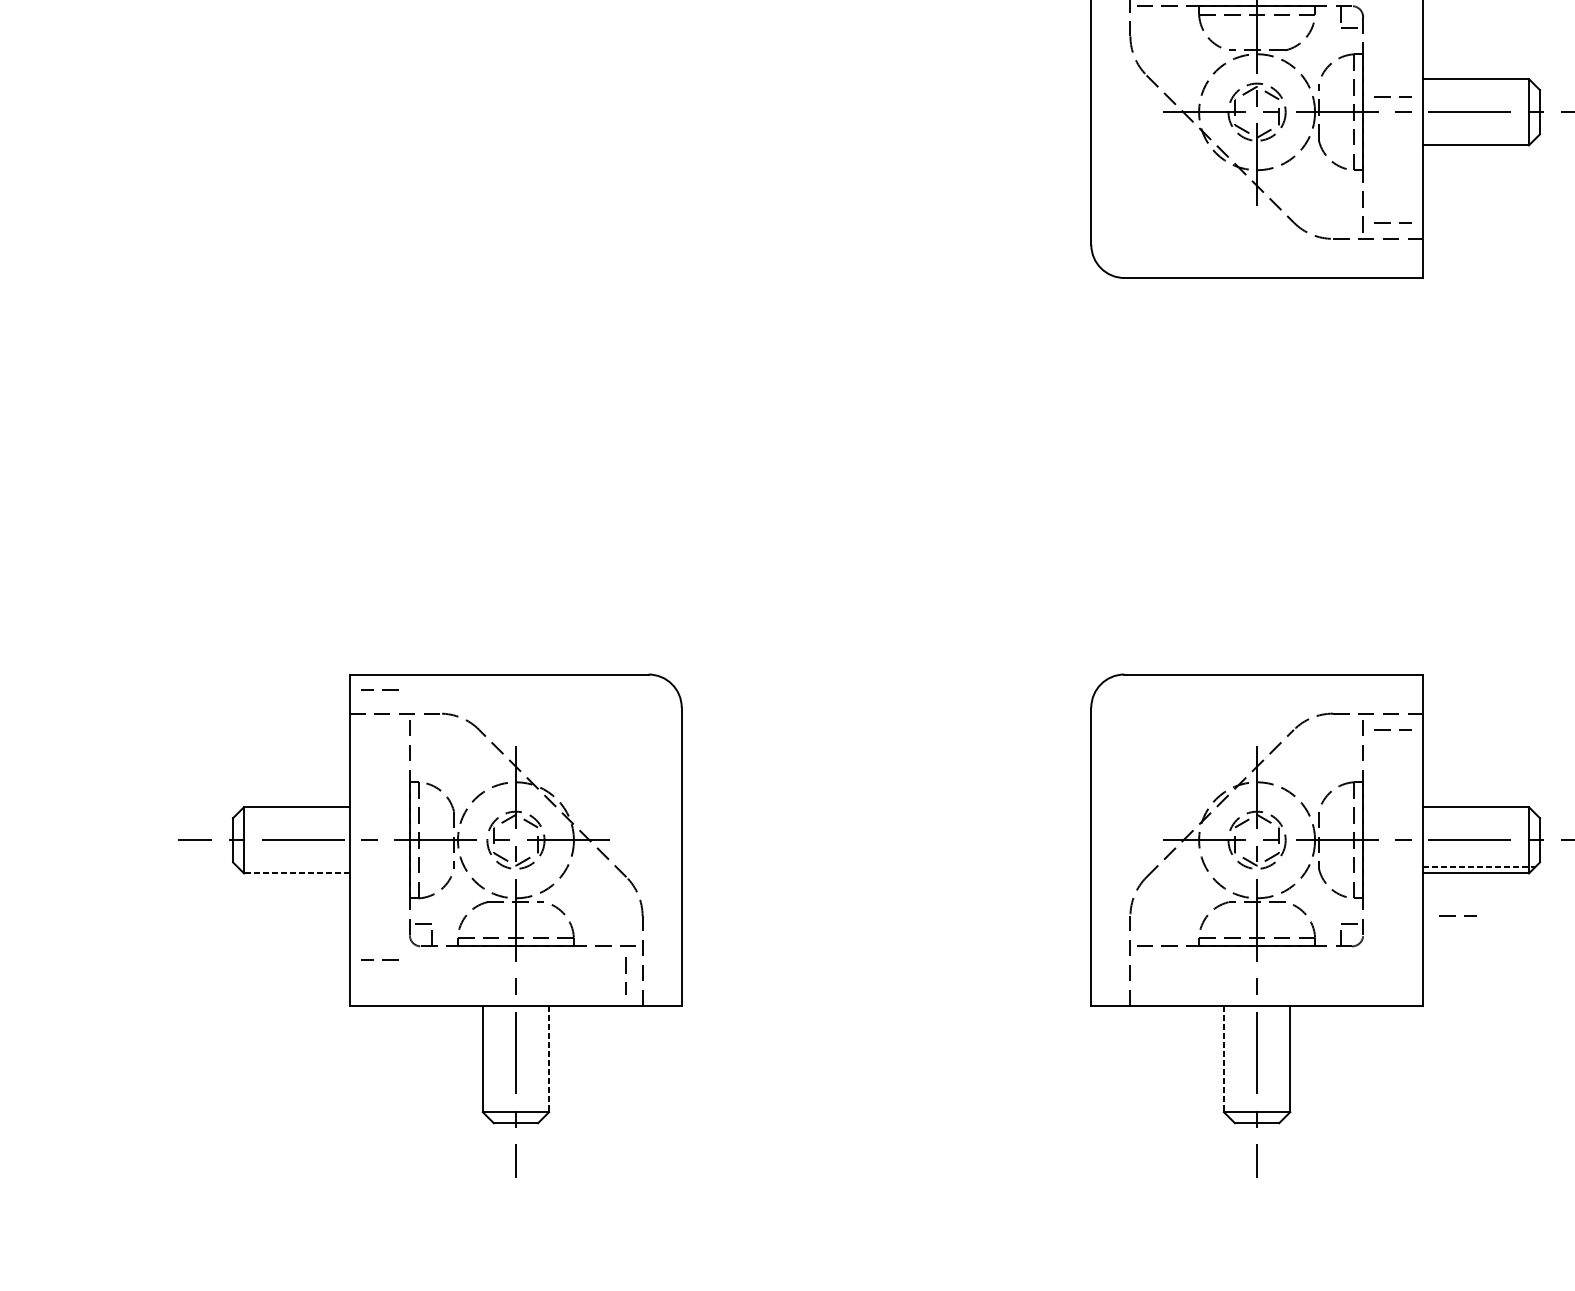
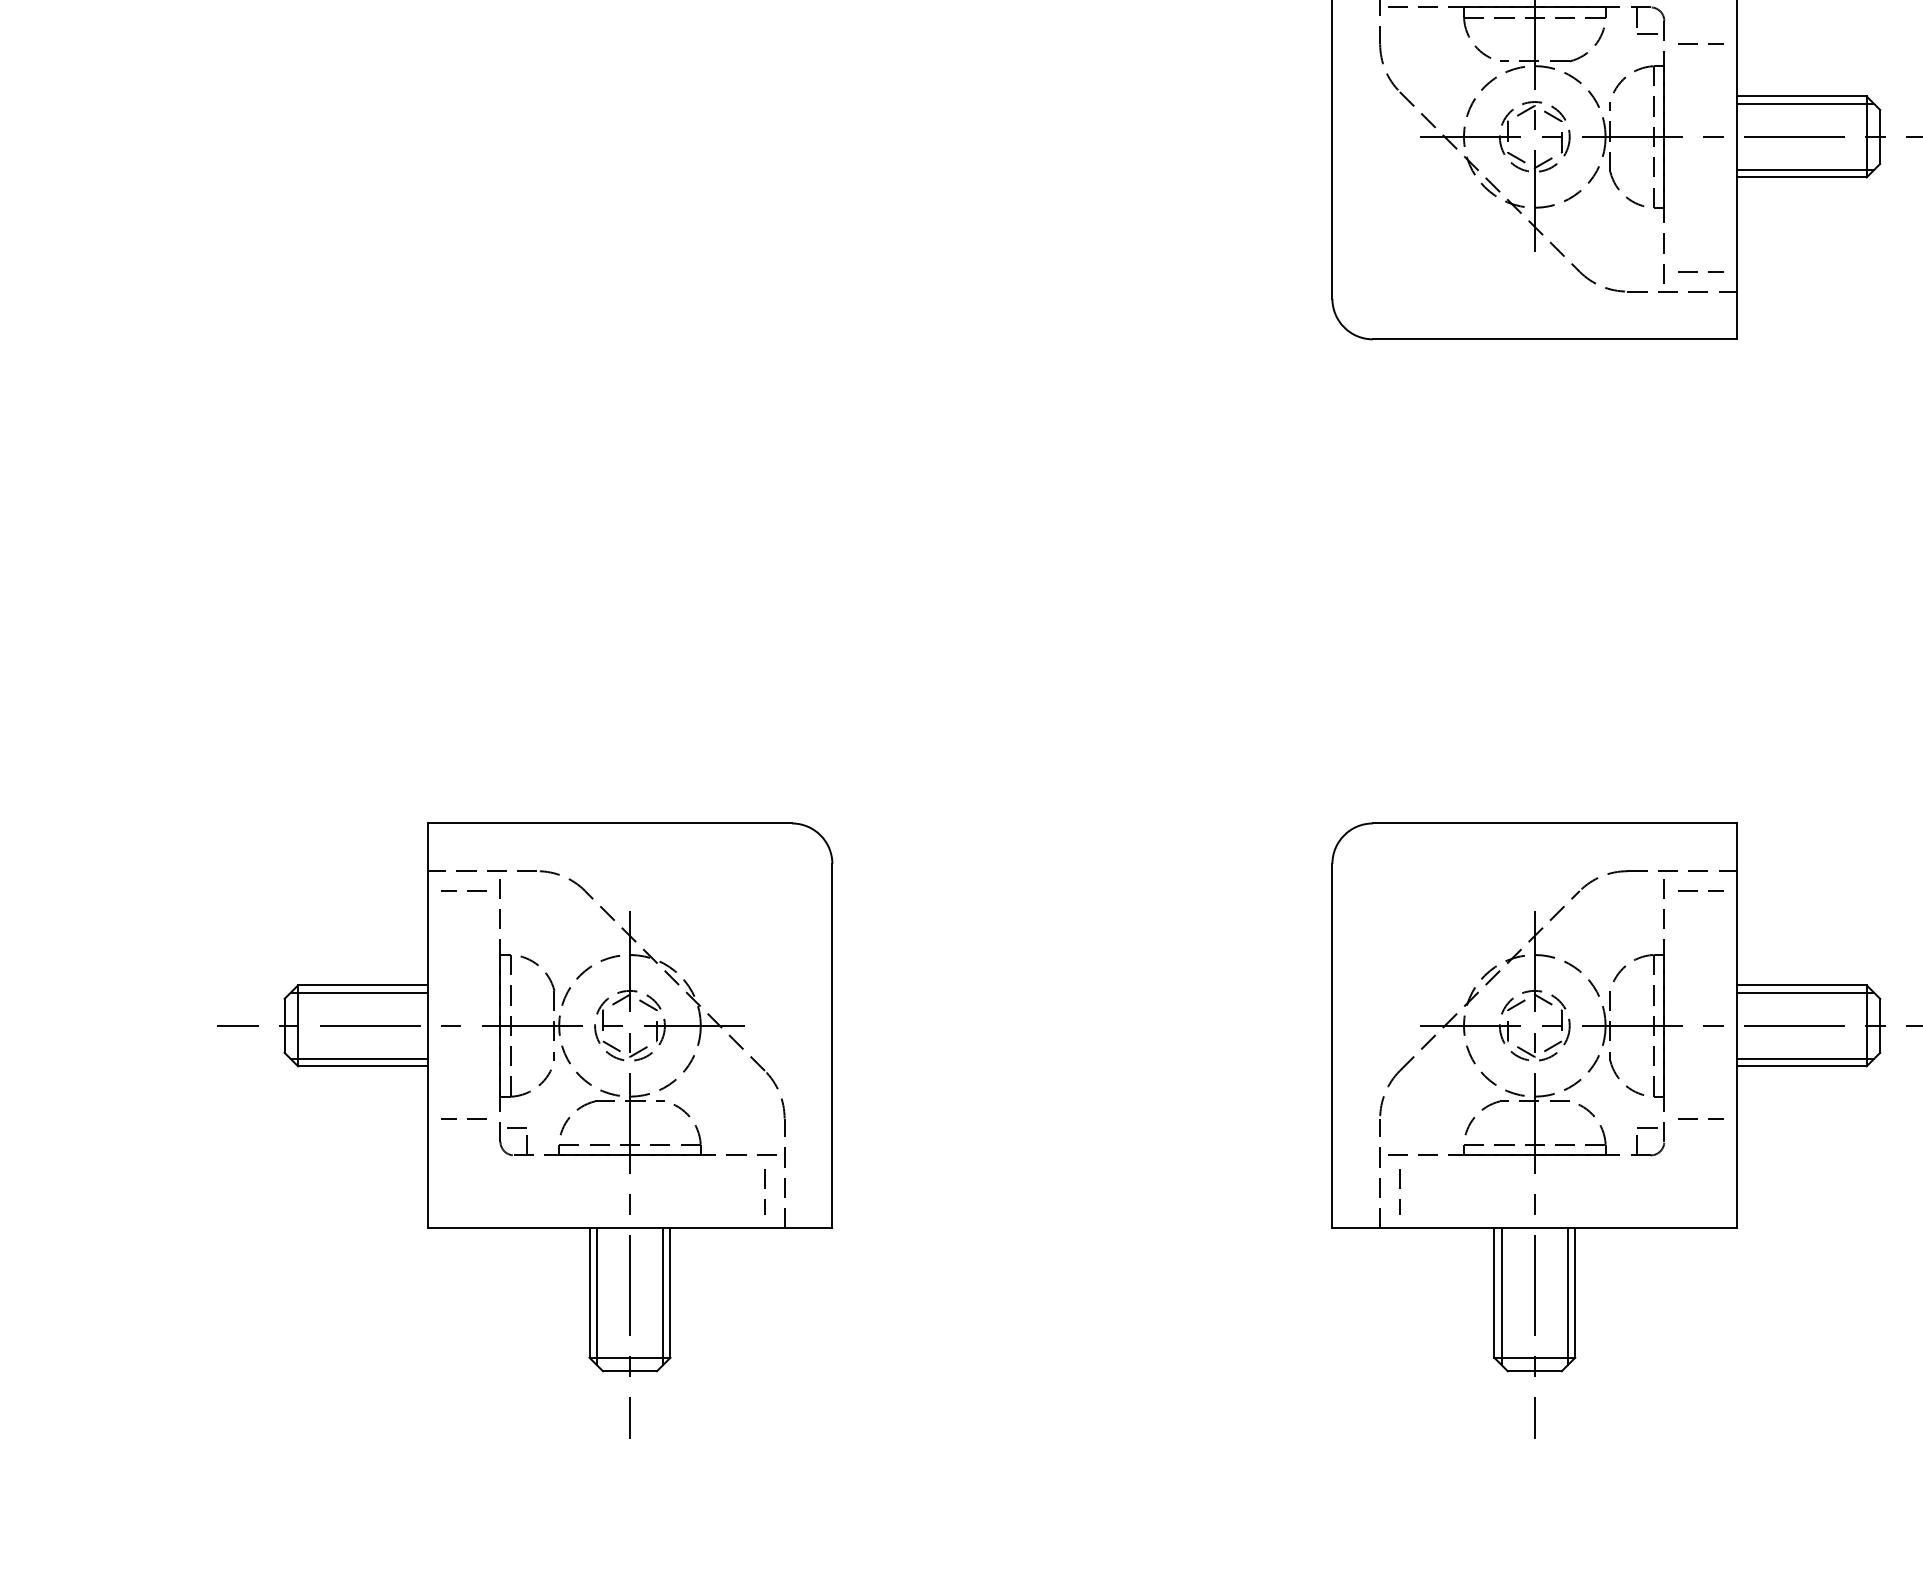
line: (1478, 84) -> (1805, 103), added
line: (1390, 96) -> (1697, 43), moved
line: (1478, 139) -> (1805, 170), added
line: (382, 689) -> (467, 890), moved
line: (293, 813) -> (358, 992), added
line: (1478, 813) -> (1805, 992), added
line: (293, 867) -> (358, 1059), added
line: (1479, 867) -> (1806, 1059), dashed -> solid
line: (296, 873) -> (362, 1066), dashed -> solid
line: (1455, 916) -> (1697, 1118), moved
line: (382, 960) -> (467, 1118), moved
line: (1146, 973) -> (1399, 1188), added
line: (549, 1058) -> (670, 1292), dashed -> solid
line: (1224, 1058) -> (1494, 1292), dashed -> solid
line: (488, 1062) -> (596, 1296), added
line: (543, 1062) -> (663, 1296), added
line: (1229, 1062) -> (1501, 1296), added
line: (1283, 1062) -> (1567, 1296), added

